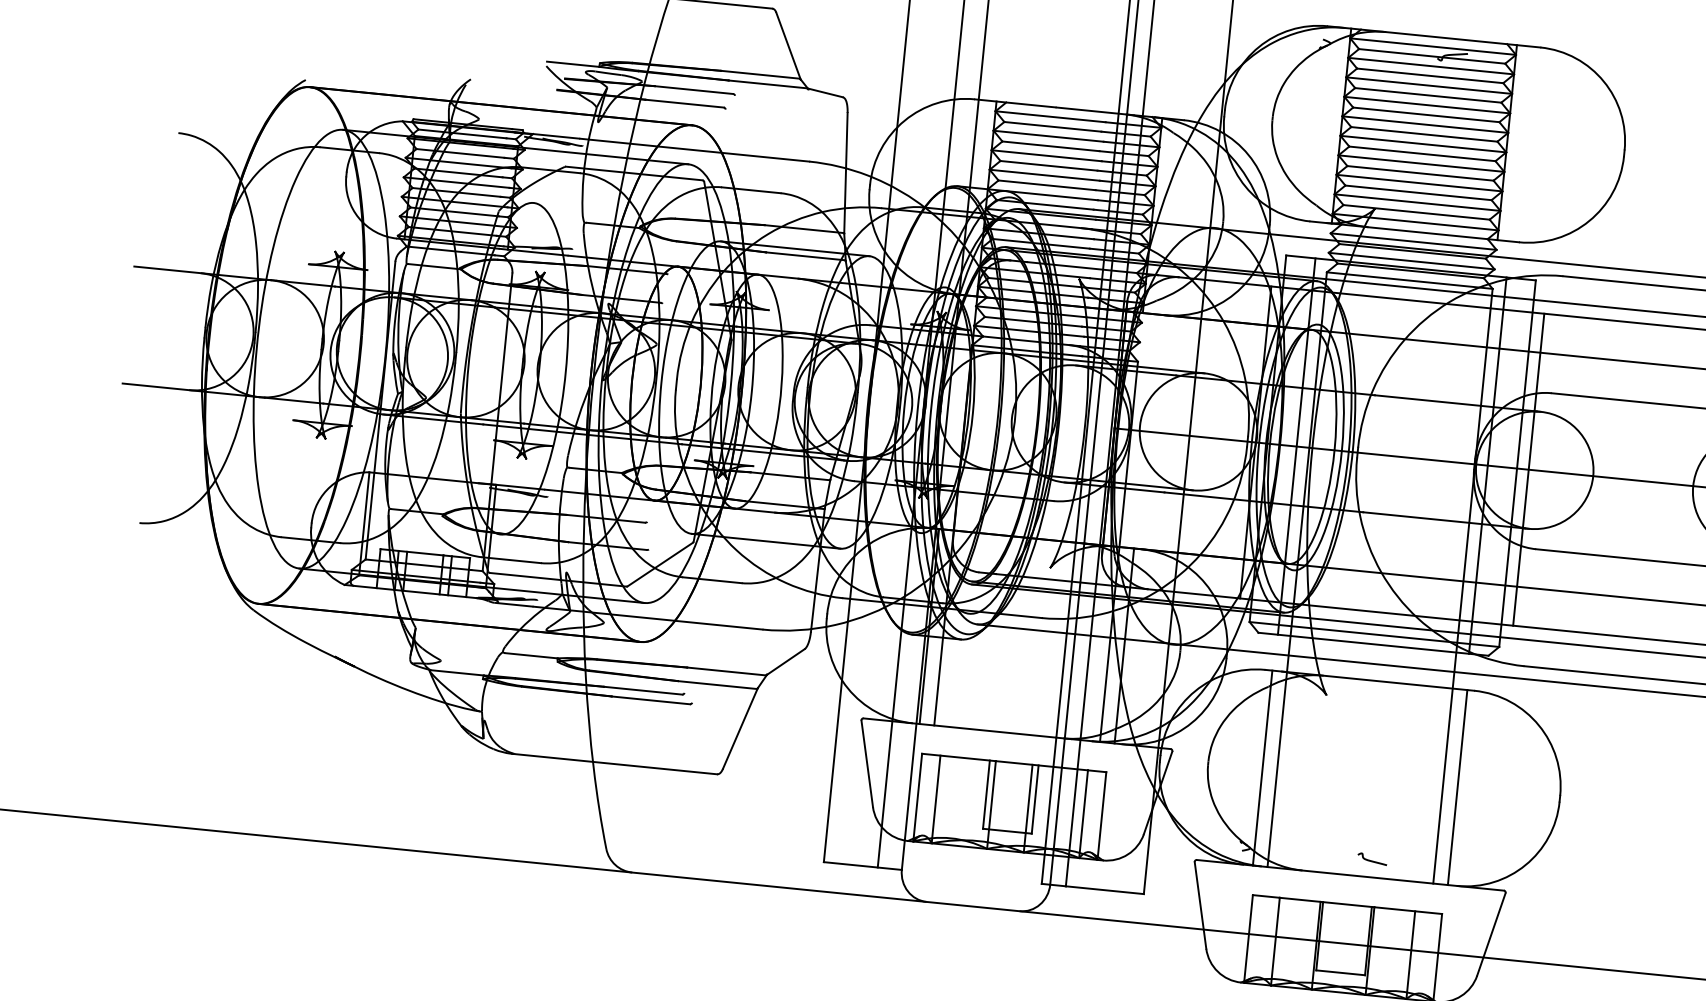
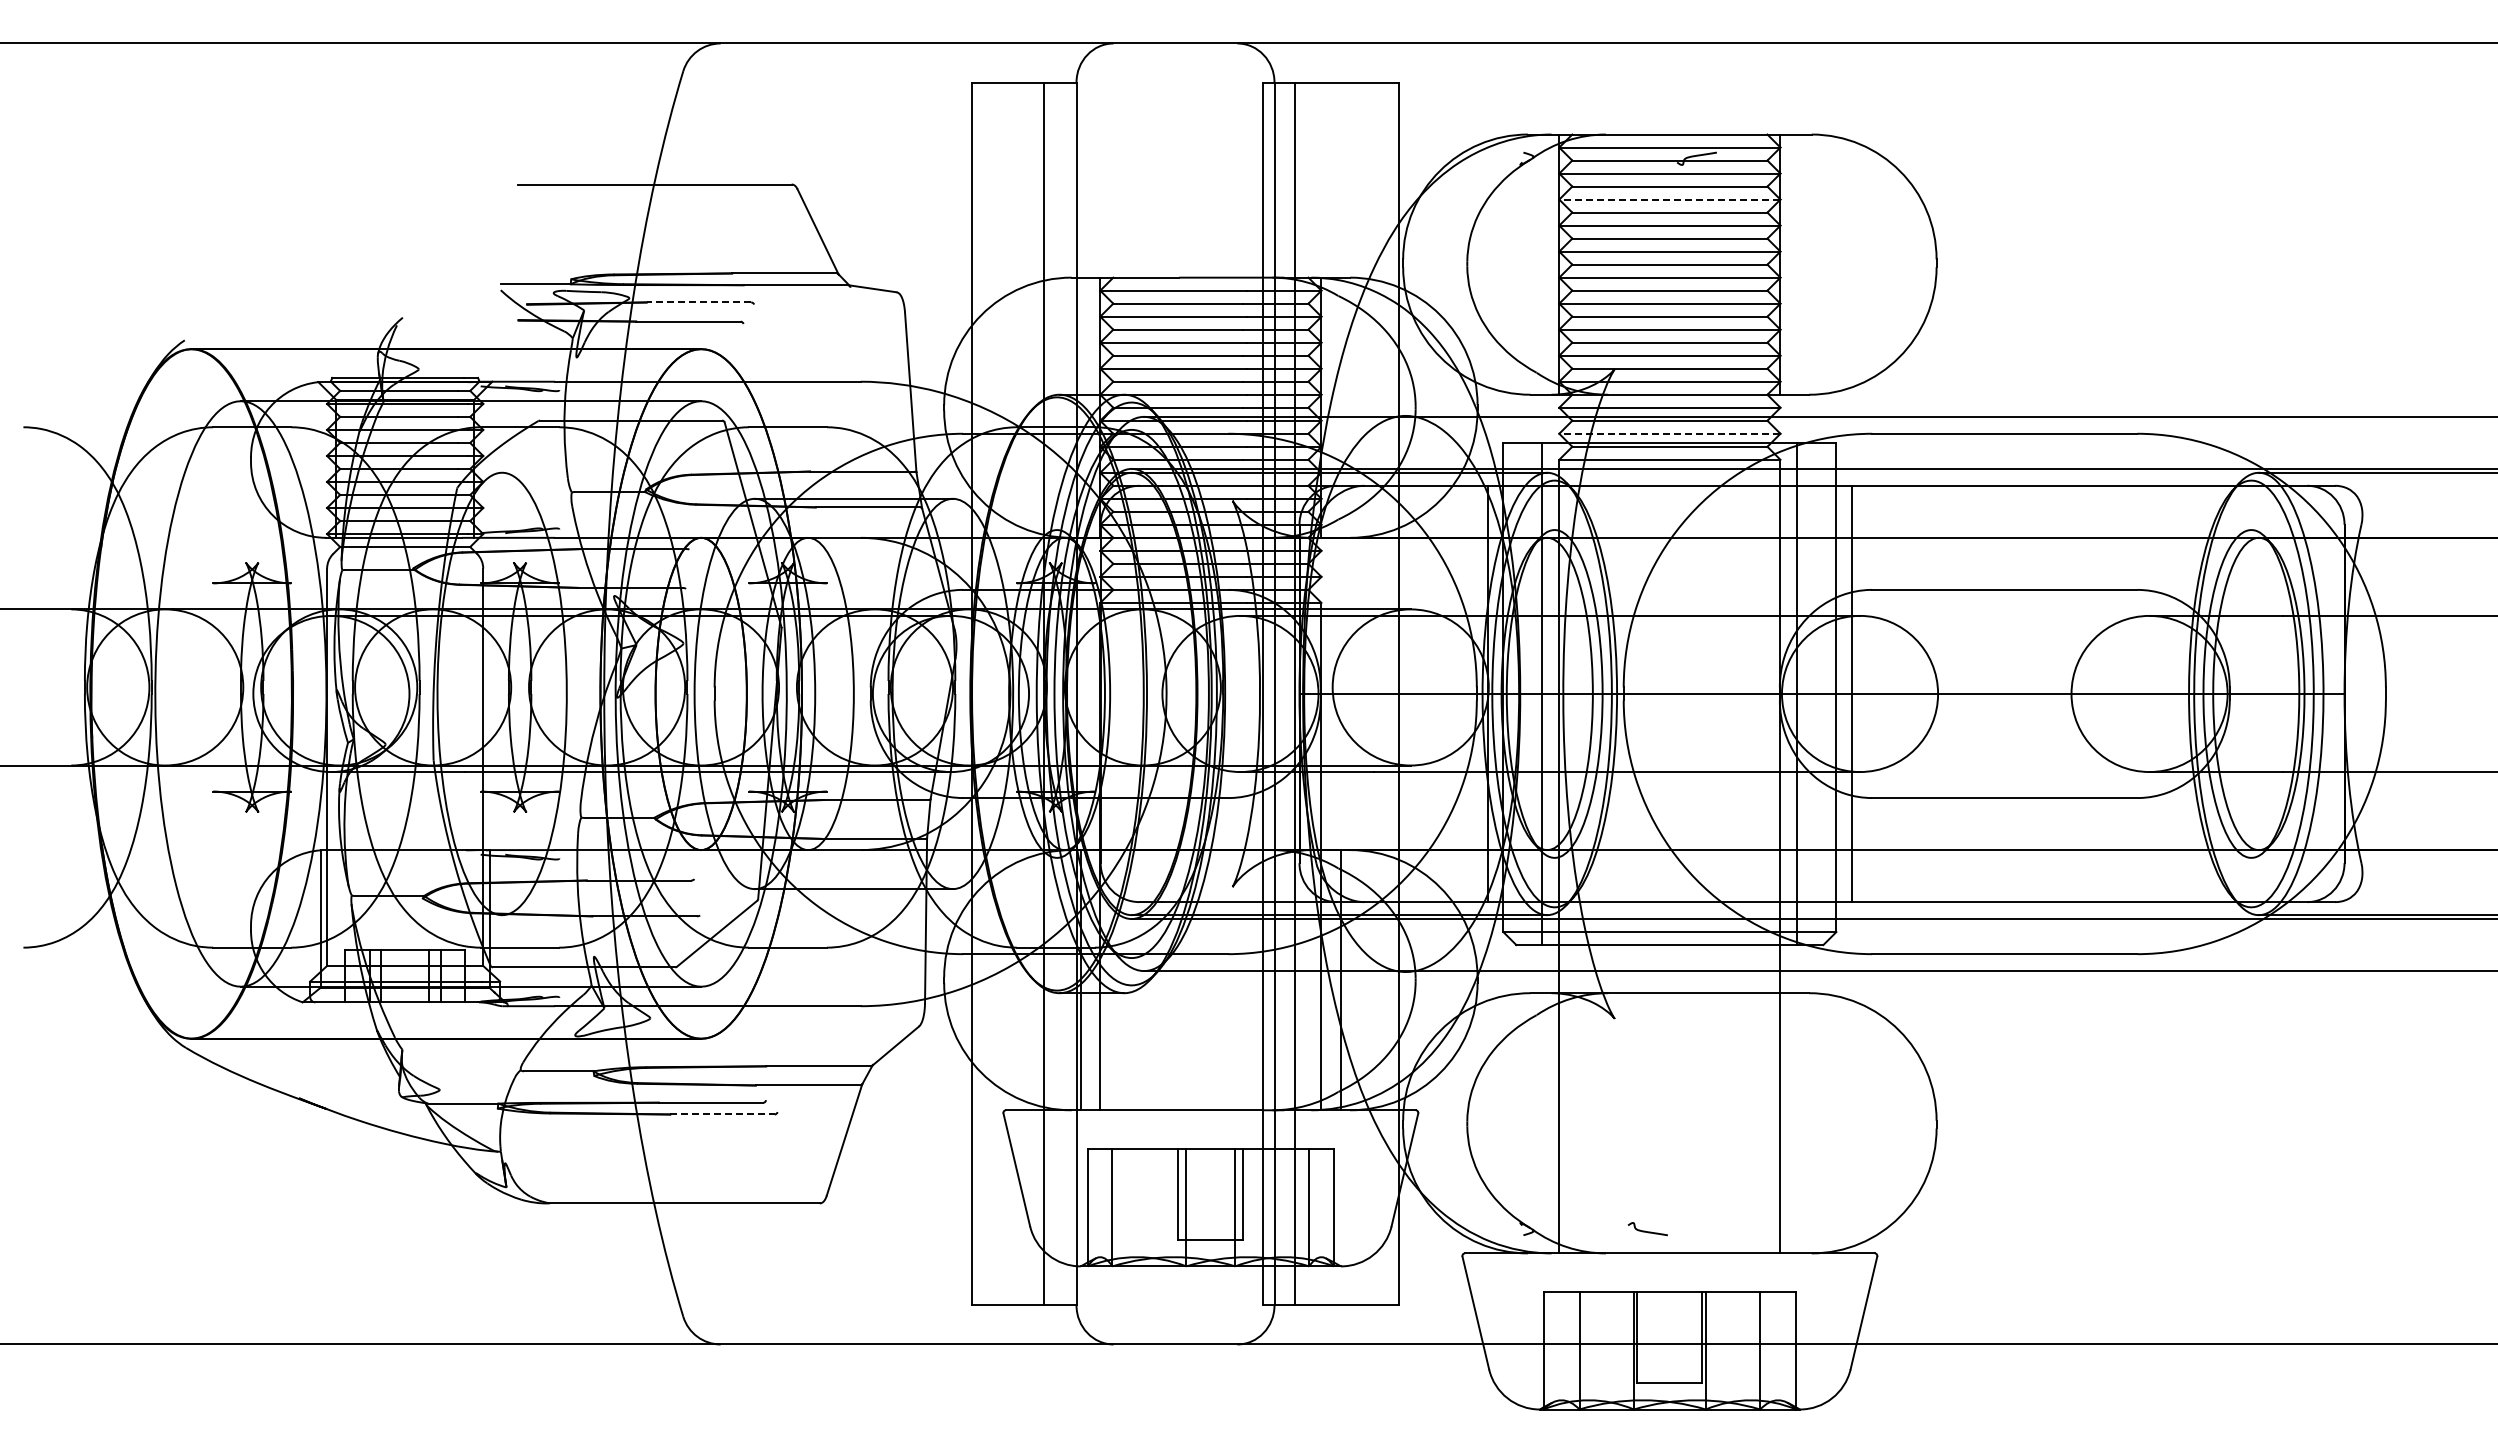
line: (1428, 85) -> (1669, 199), solid -> dashed
line: (693, 90) -> (698, 302), solid -> dashed
line: (1411, 260) -> (1669, 433), solid -> dashed
line: (650, 700) -> (722, 1114), solid -> dashed
line: (1262, 768) -> (1539, 1123), removed
line: (1457, 787) -> (1799, 1123), removed
curve: (1371, 860) -> (1647, 1231), moved

